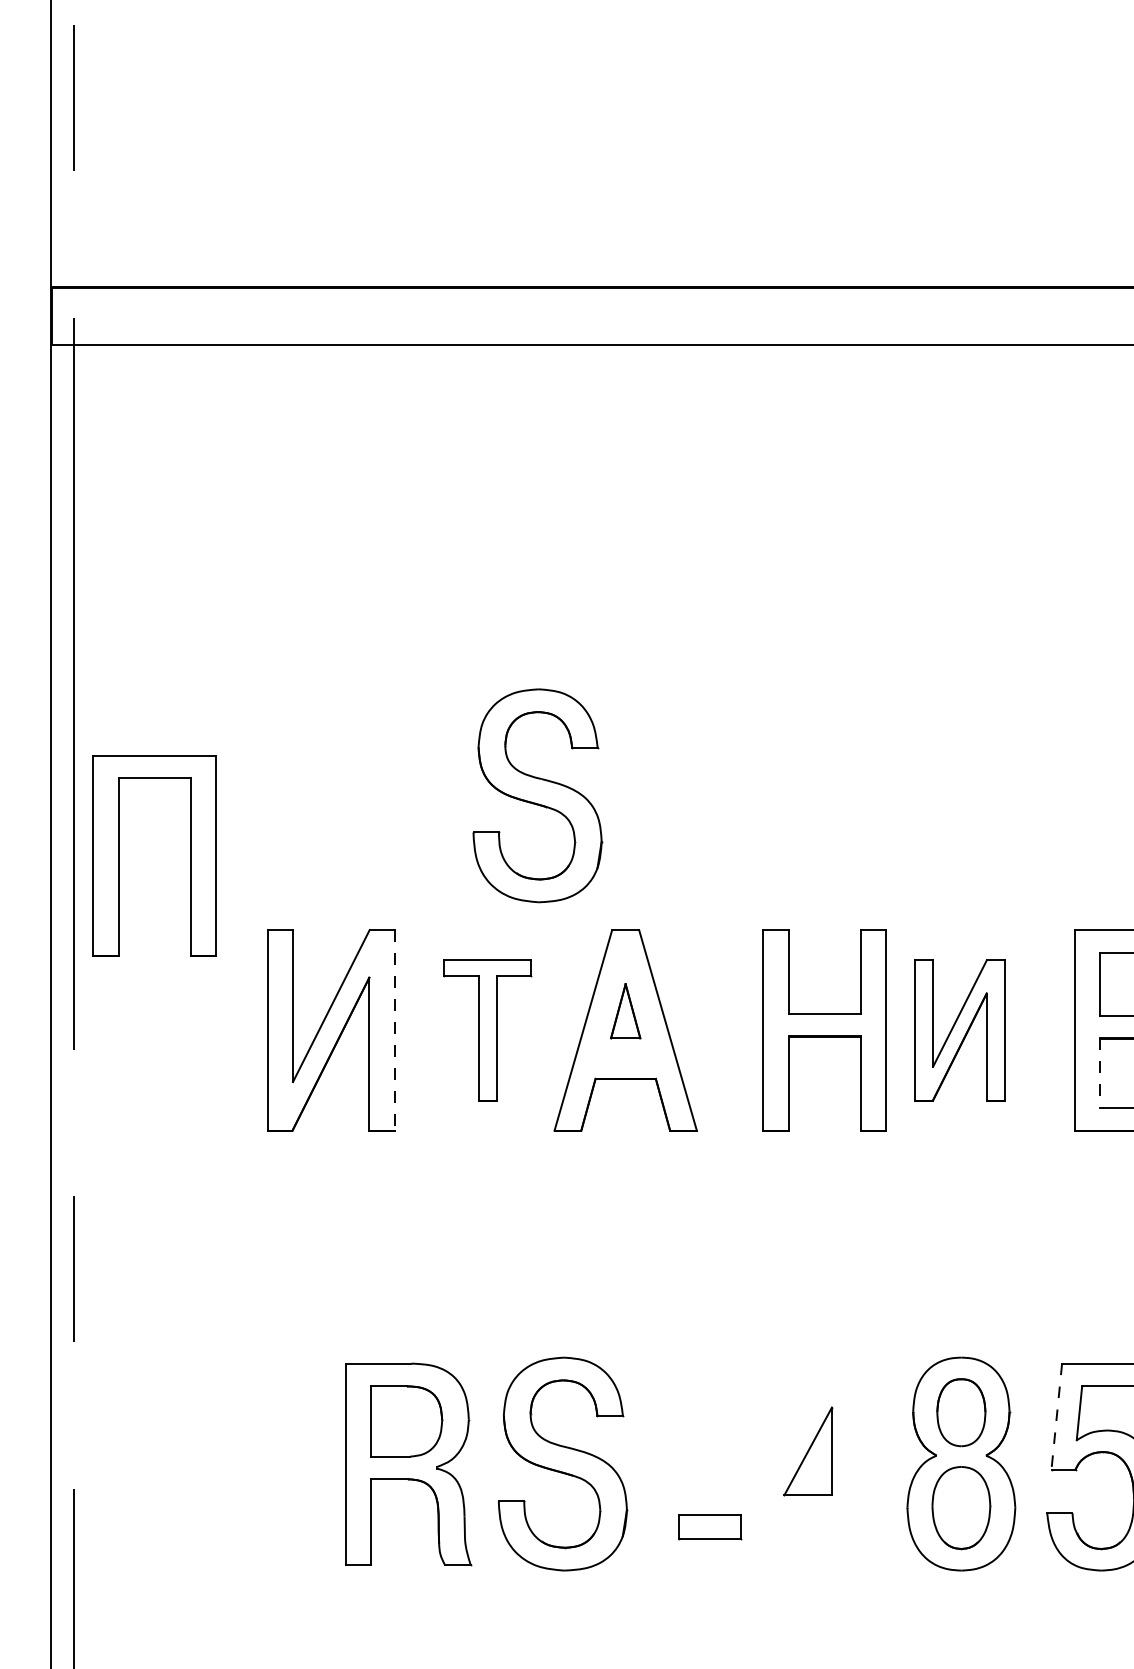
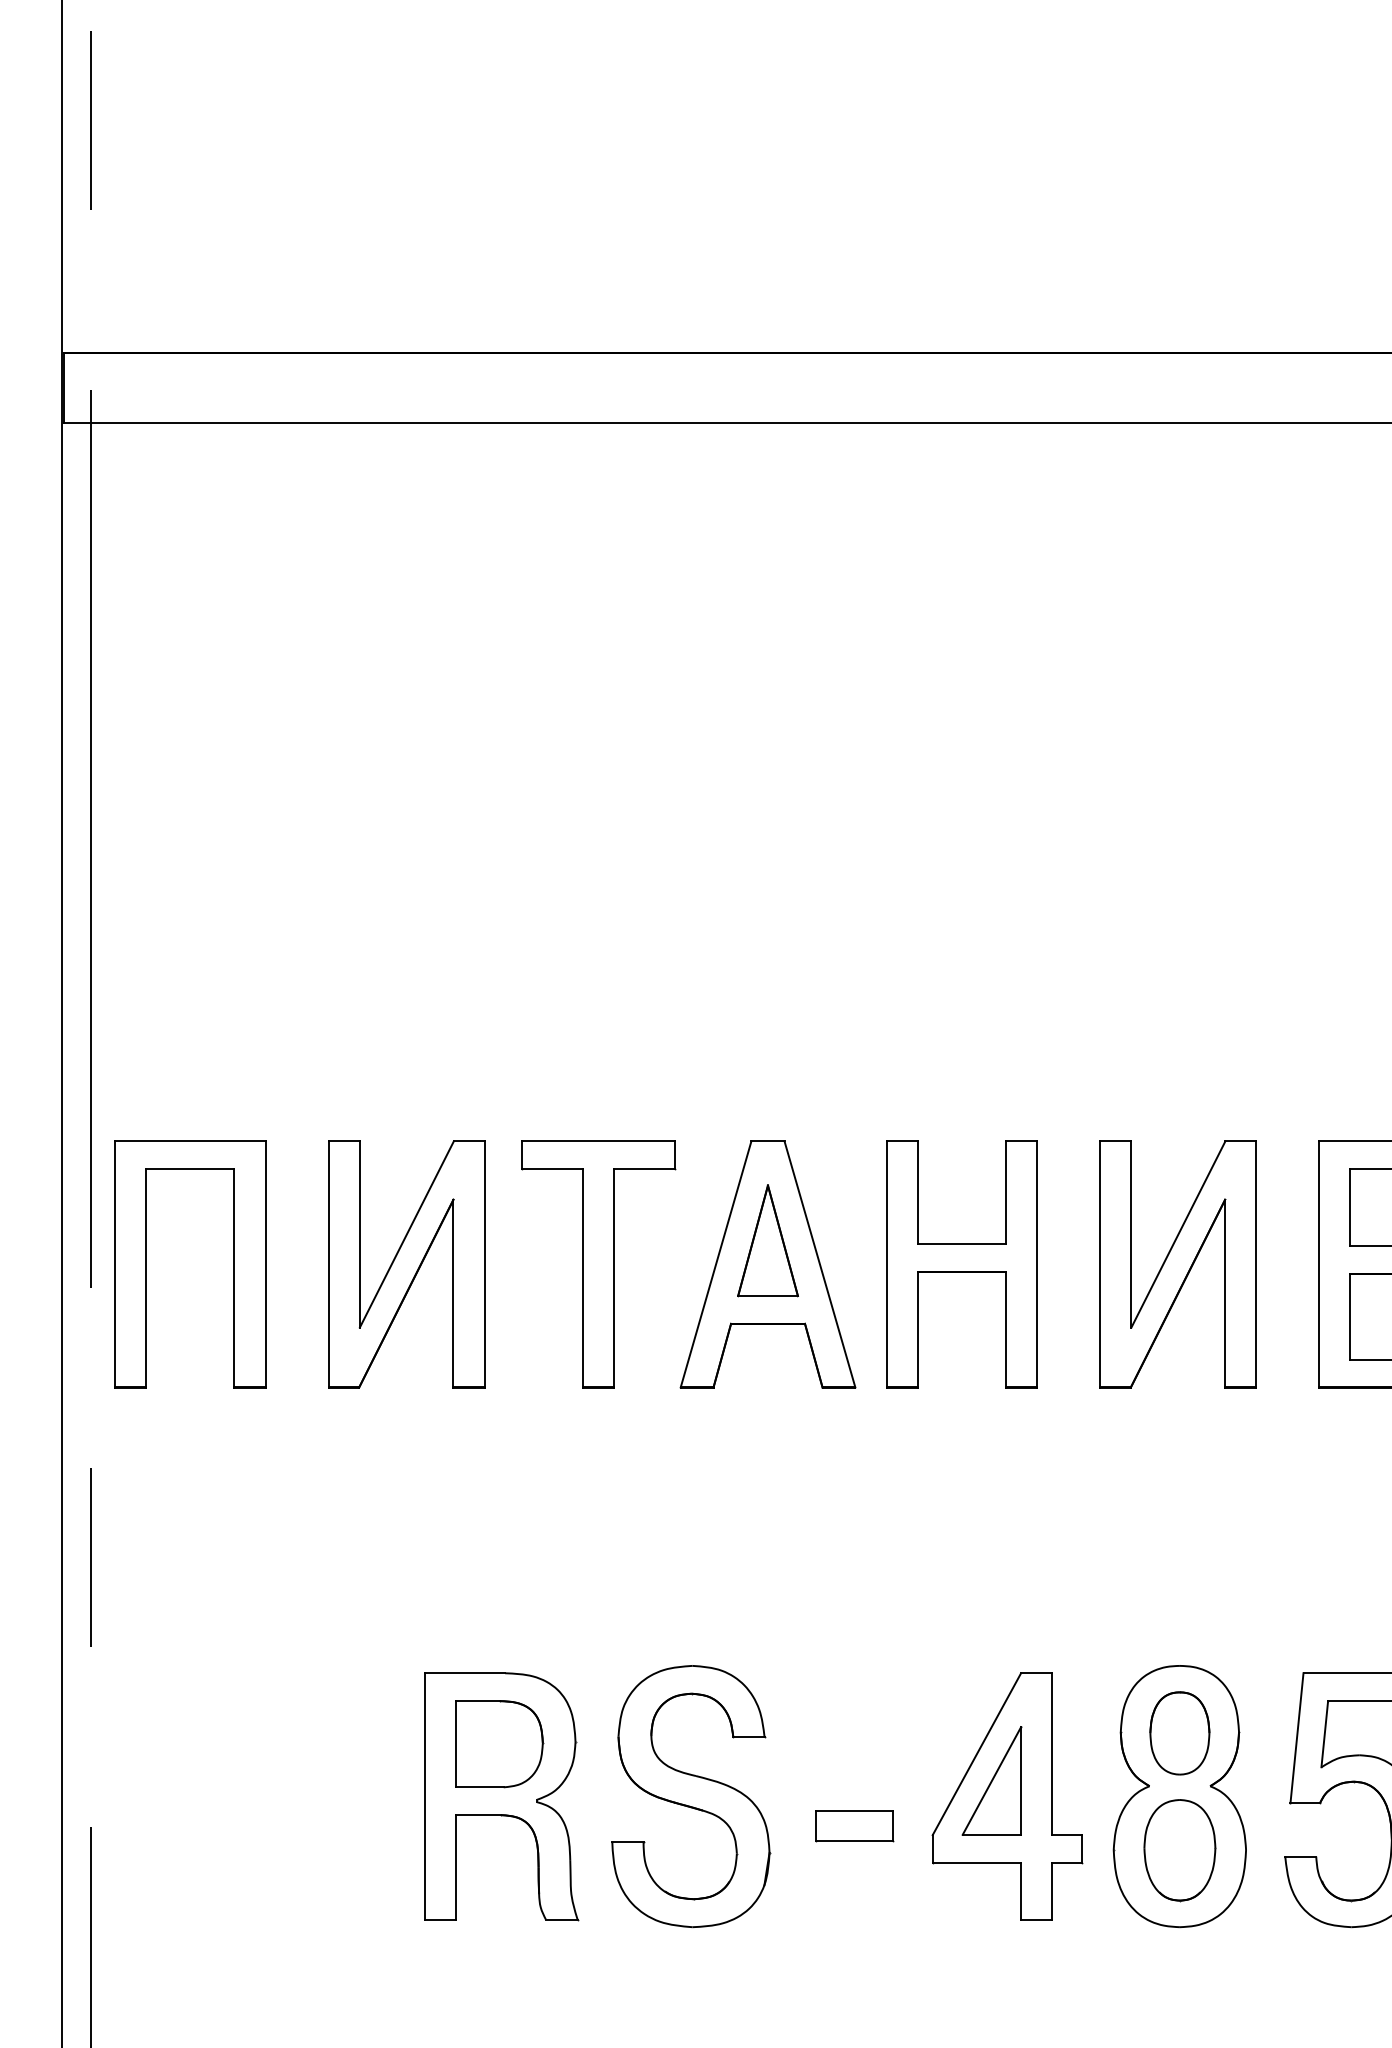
part: (538, 795) -> (660, 976), removed
part: (190, 856) -> (233, 1264), moved
part: (625, 1010) -> (767, 1240), size x1.67
line: (394, 1030) -> (484, 1264), dashed -> solid
part: (487, 1030) -> (598, 1264), size x1.43
part: (824, 1030) -> (961, 1264), moved
part: (959, 1030) -> (1177, 1264), size x1.43
line: (1100, 1072) -> (1350, 1316), dashed -> solid
line: (1056, 1416) -> (1296, 1738), dashed -> solid
part: (820, 1464) -> (1007, 1796), added
part: (710, 1527) -> (854, 1826), moved

